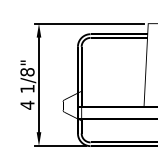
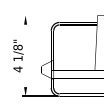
line: (88, 23) -> (58, 15), removed
line: (38, 84) -> (25, 55), removed

